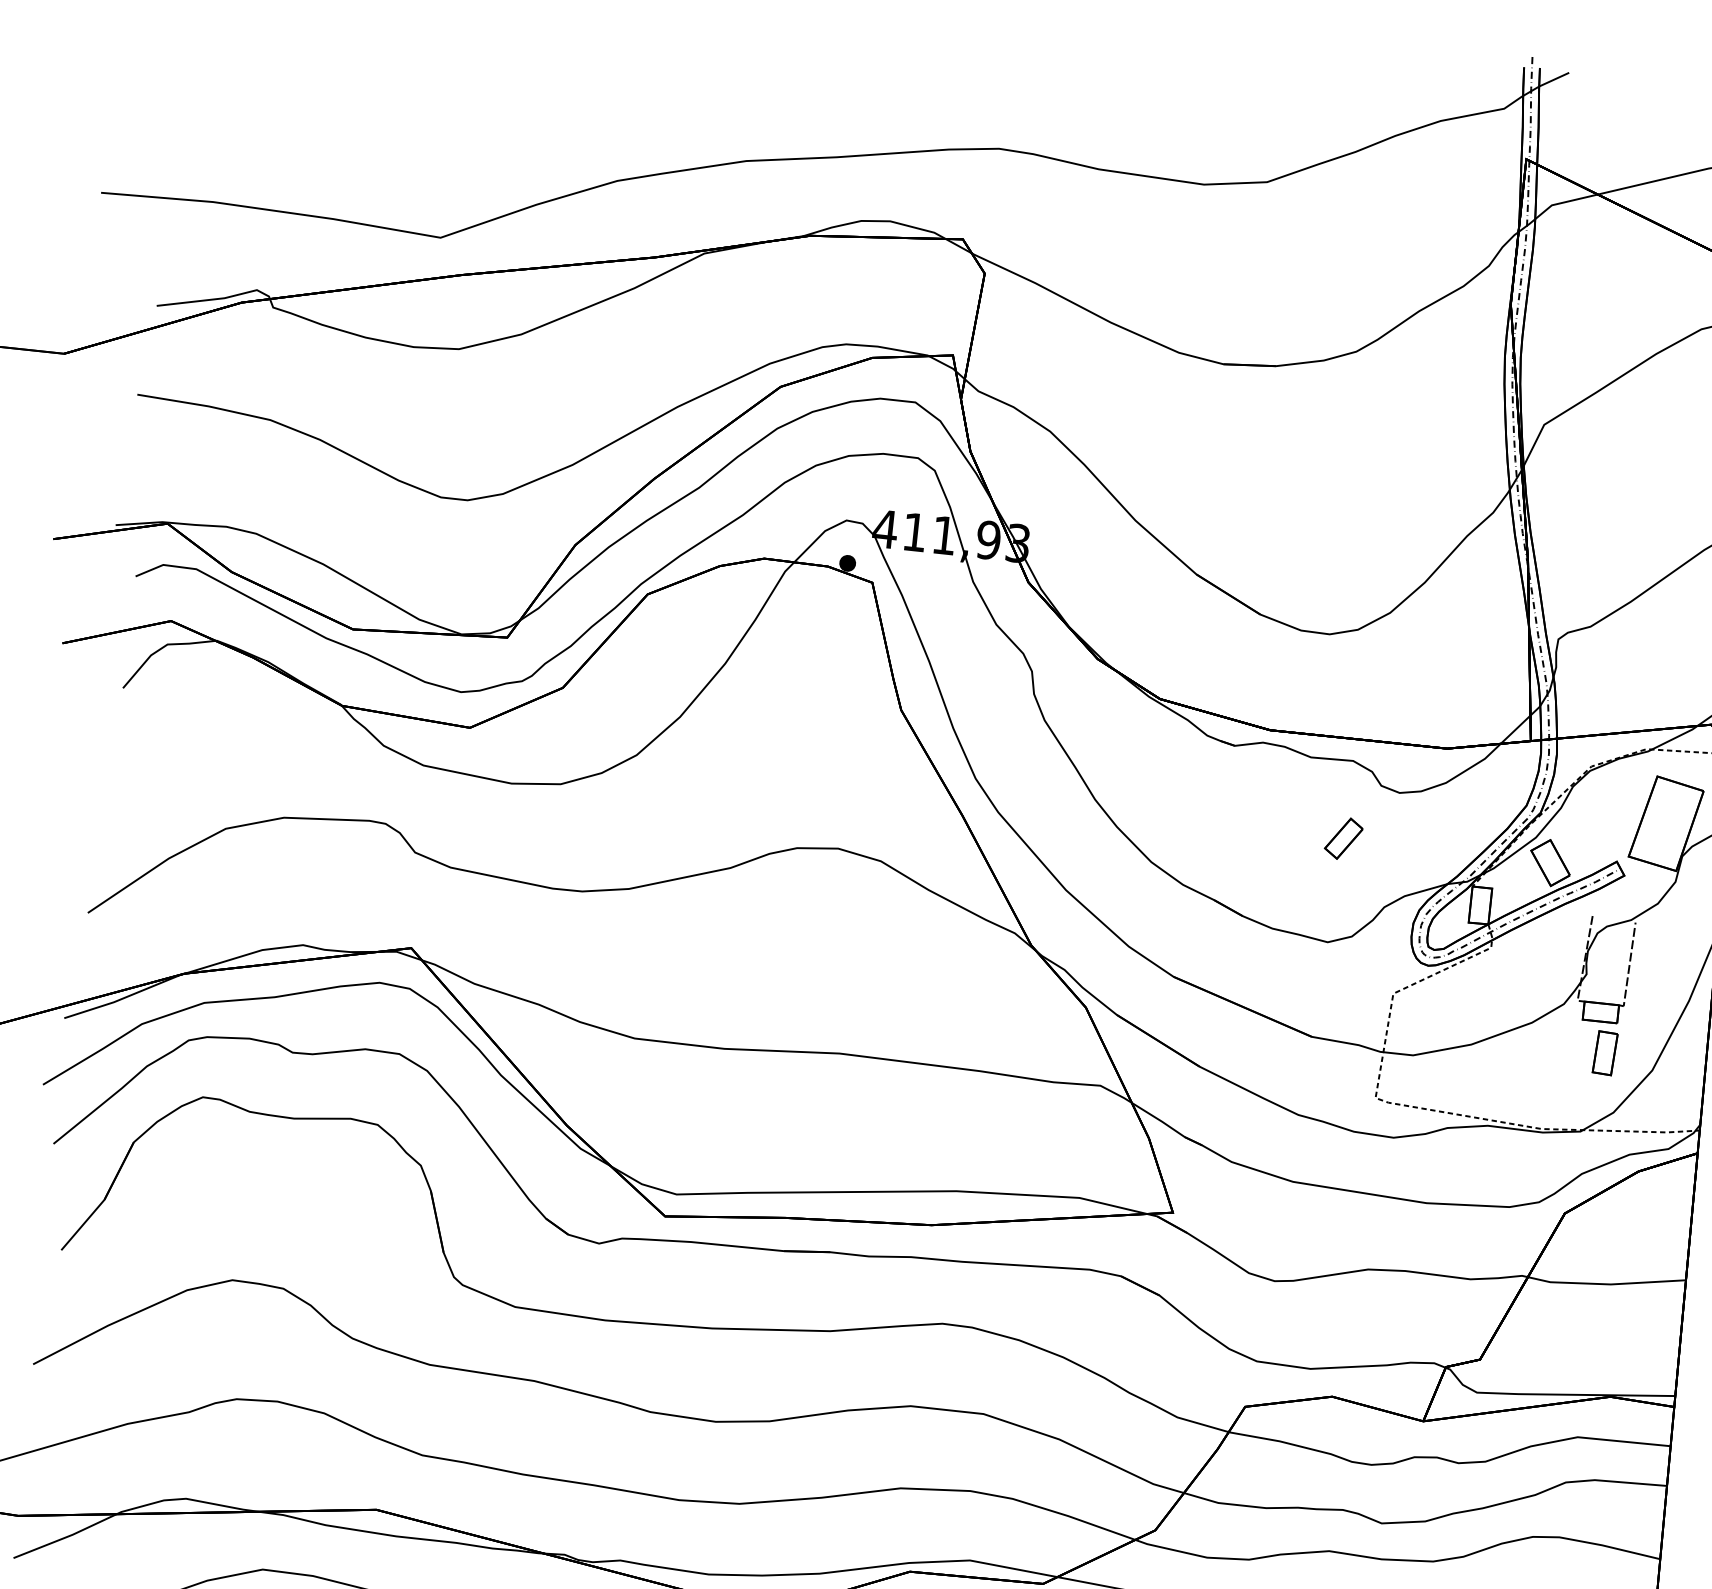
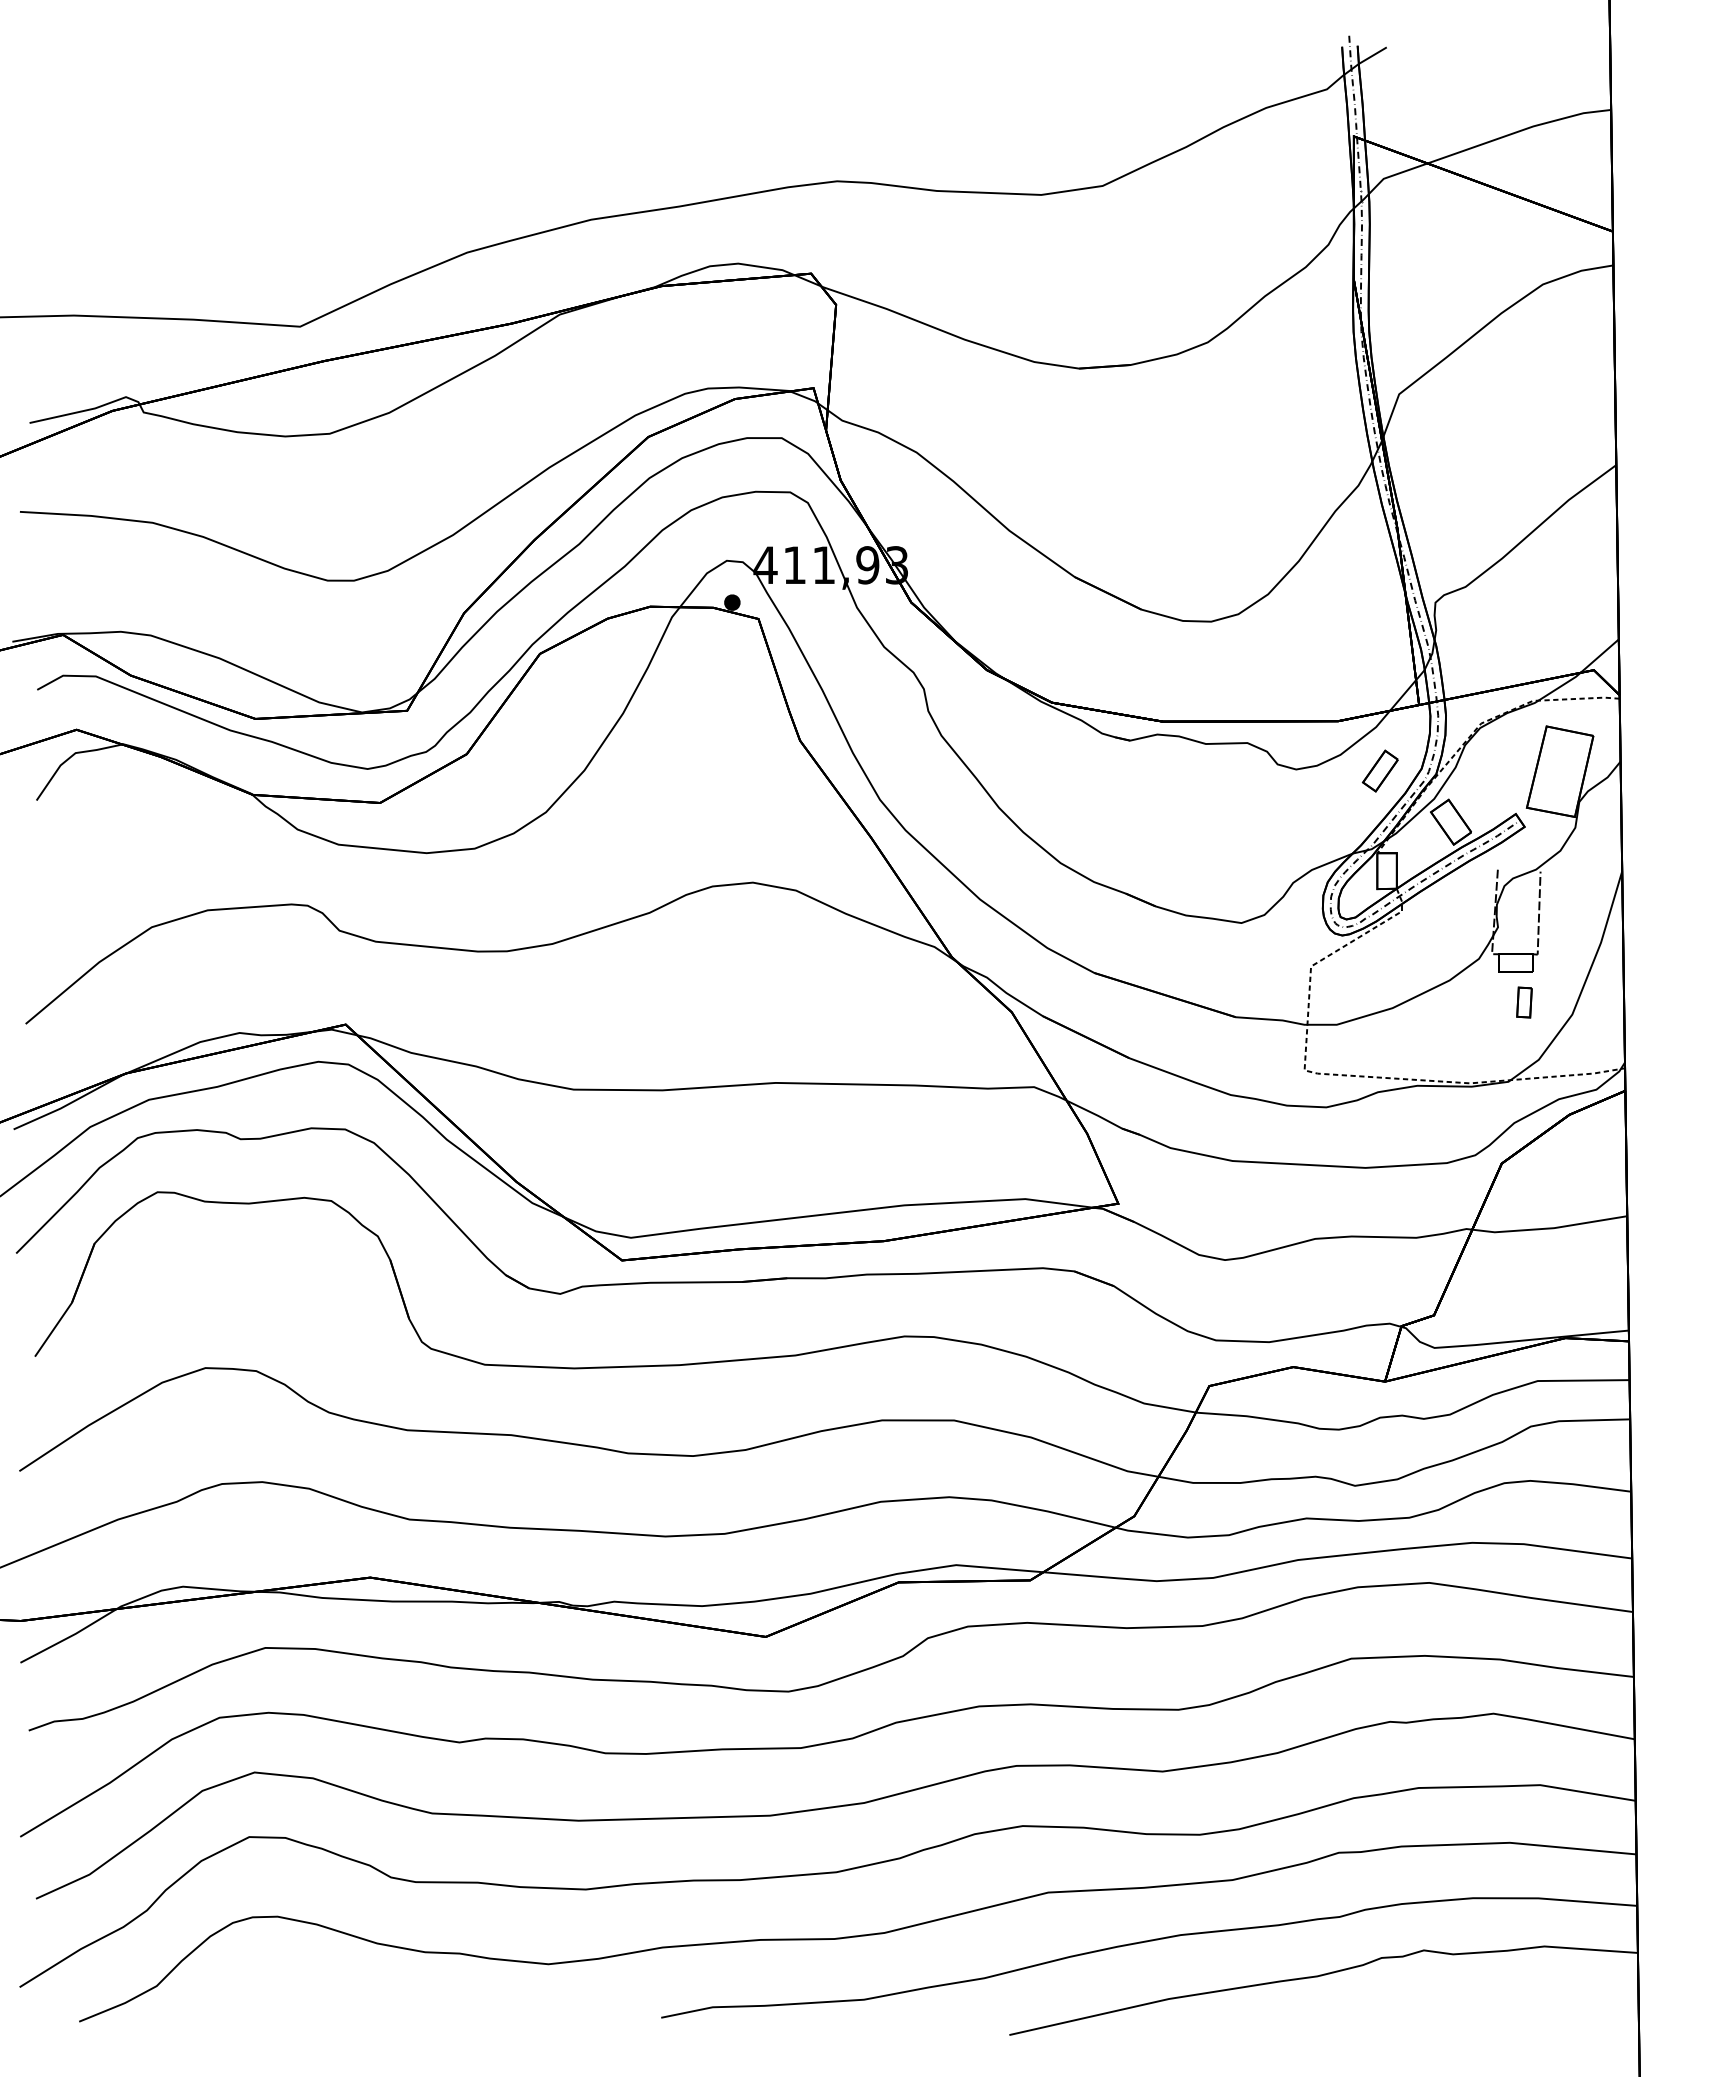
part: (1342, 838) -> (1379, 770), moved
part: (1605, 1053) -> (1524, 1002), size x0.71

